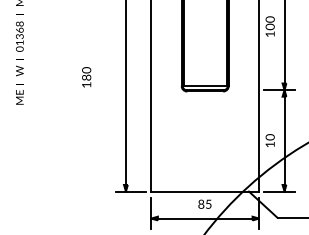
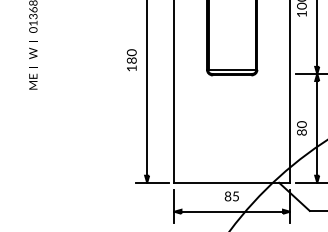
text: (86, 77) -> (131, 60), moved
text: (269, 144) -> (301, 132), 10 -> 80

